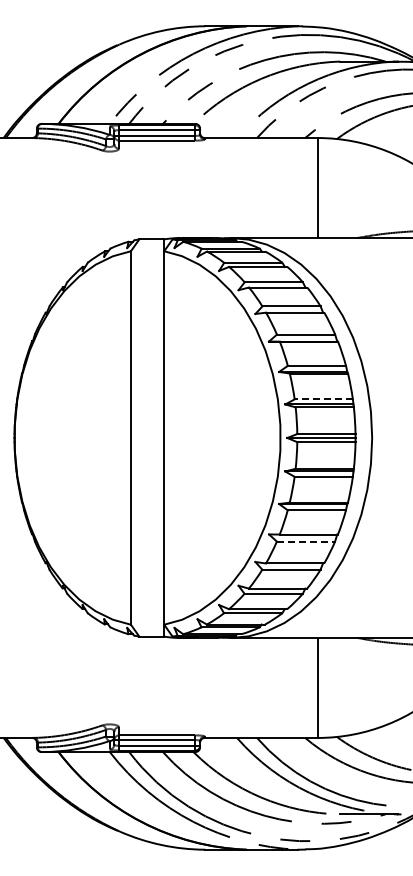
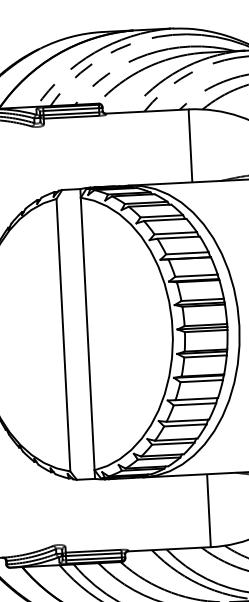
line: (323, 399) -> (202, 300), dashed -> solid
line: (306, 541) -> (195, 404), dashed -> solid

